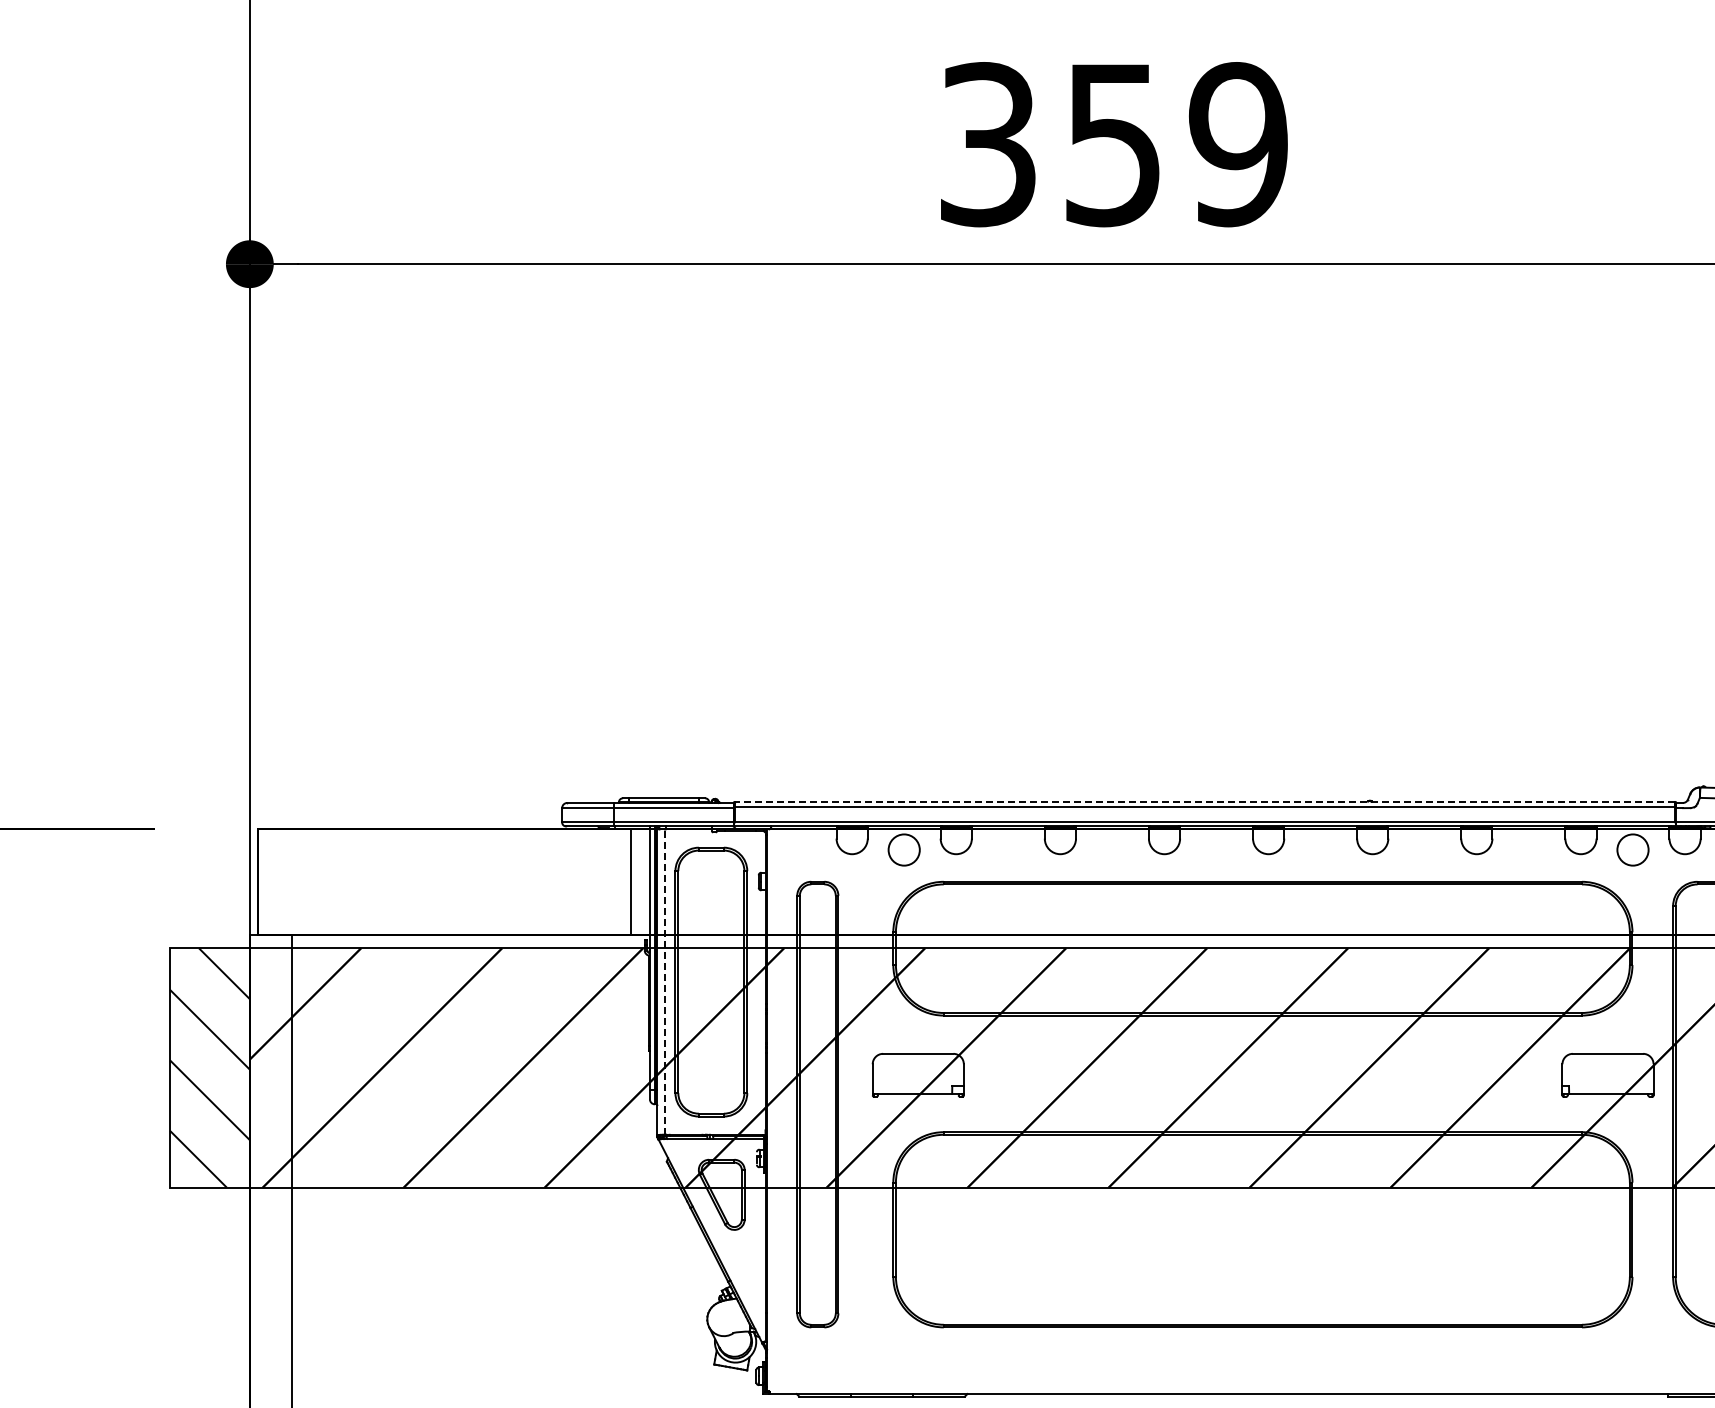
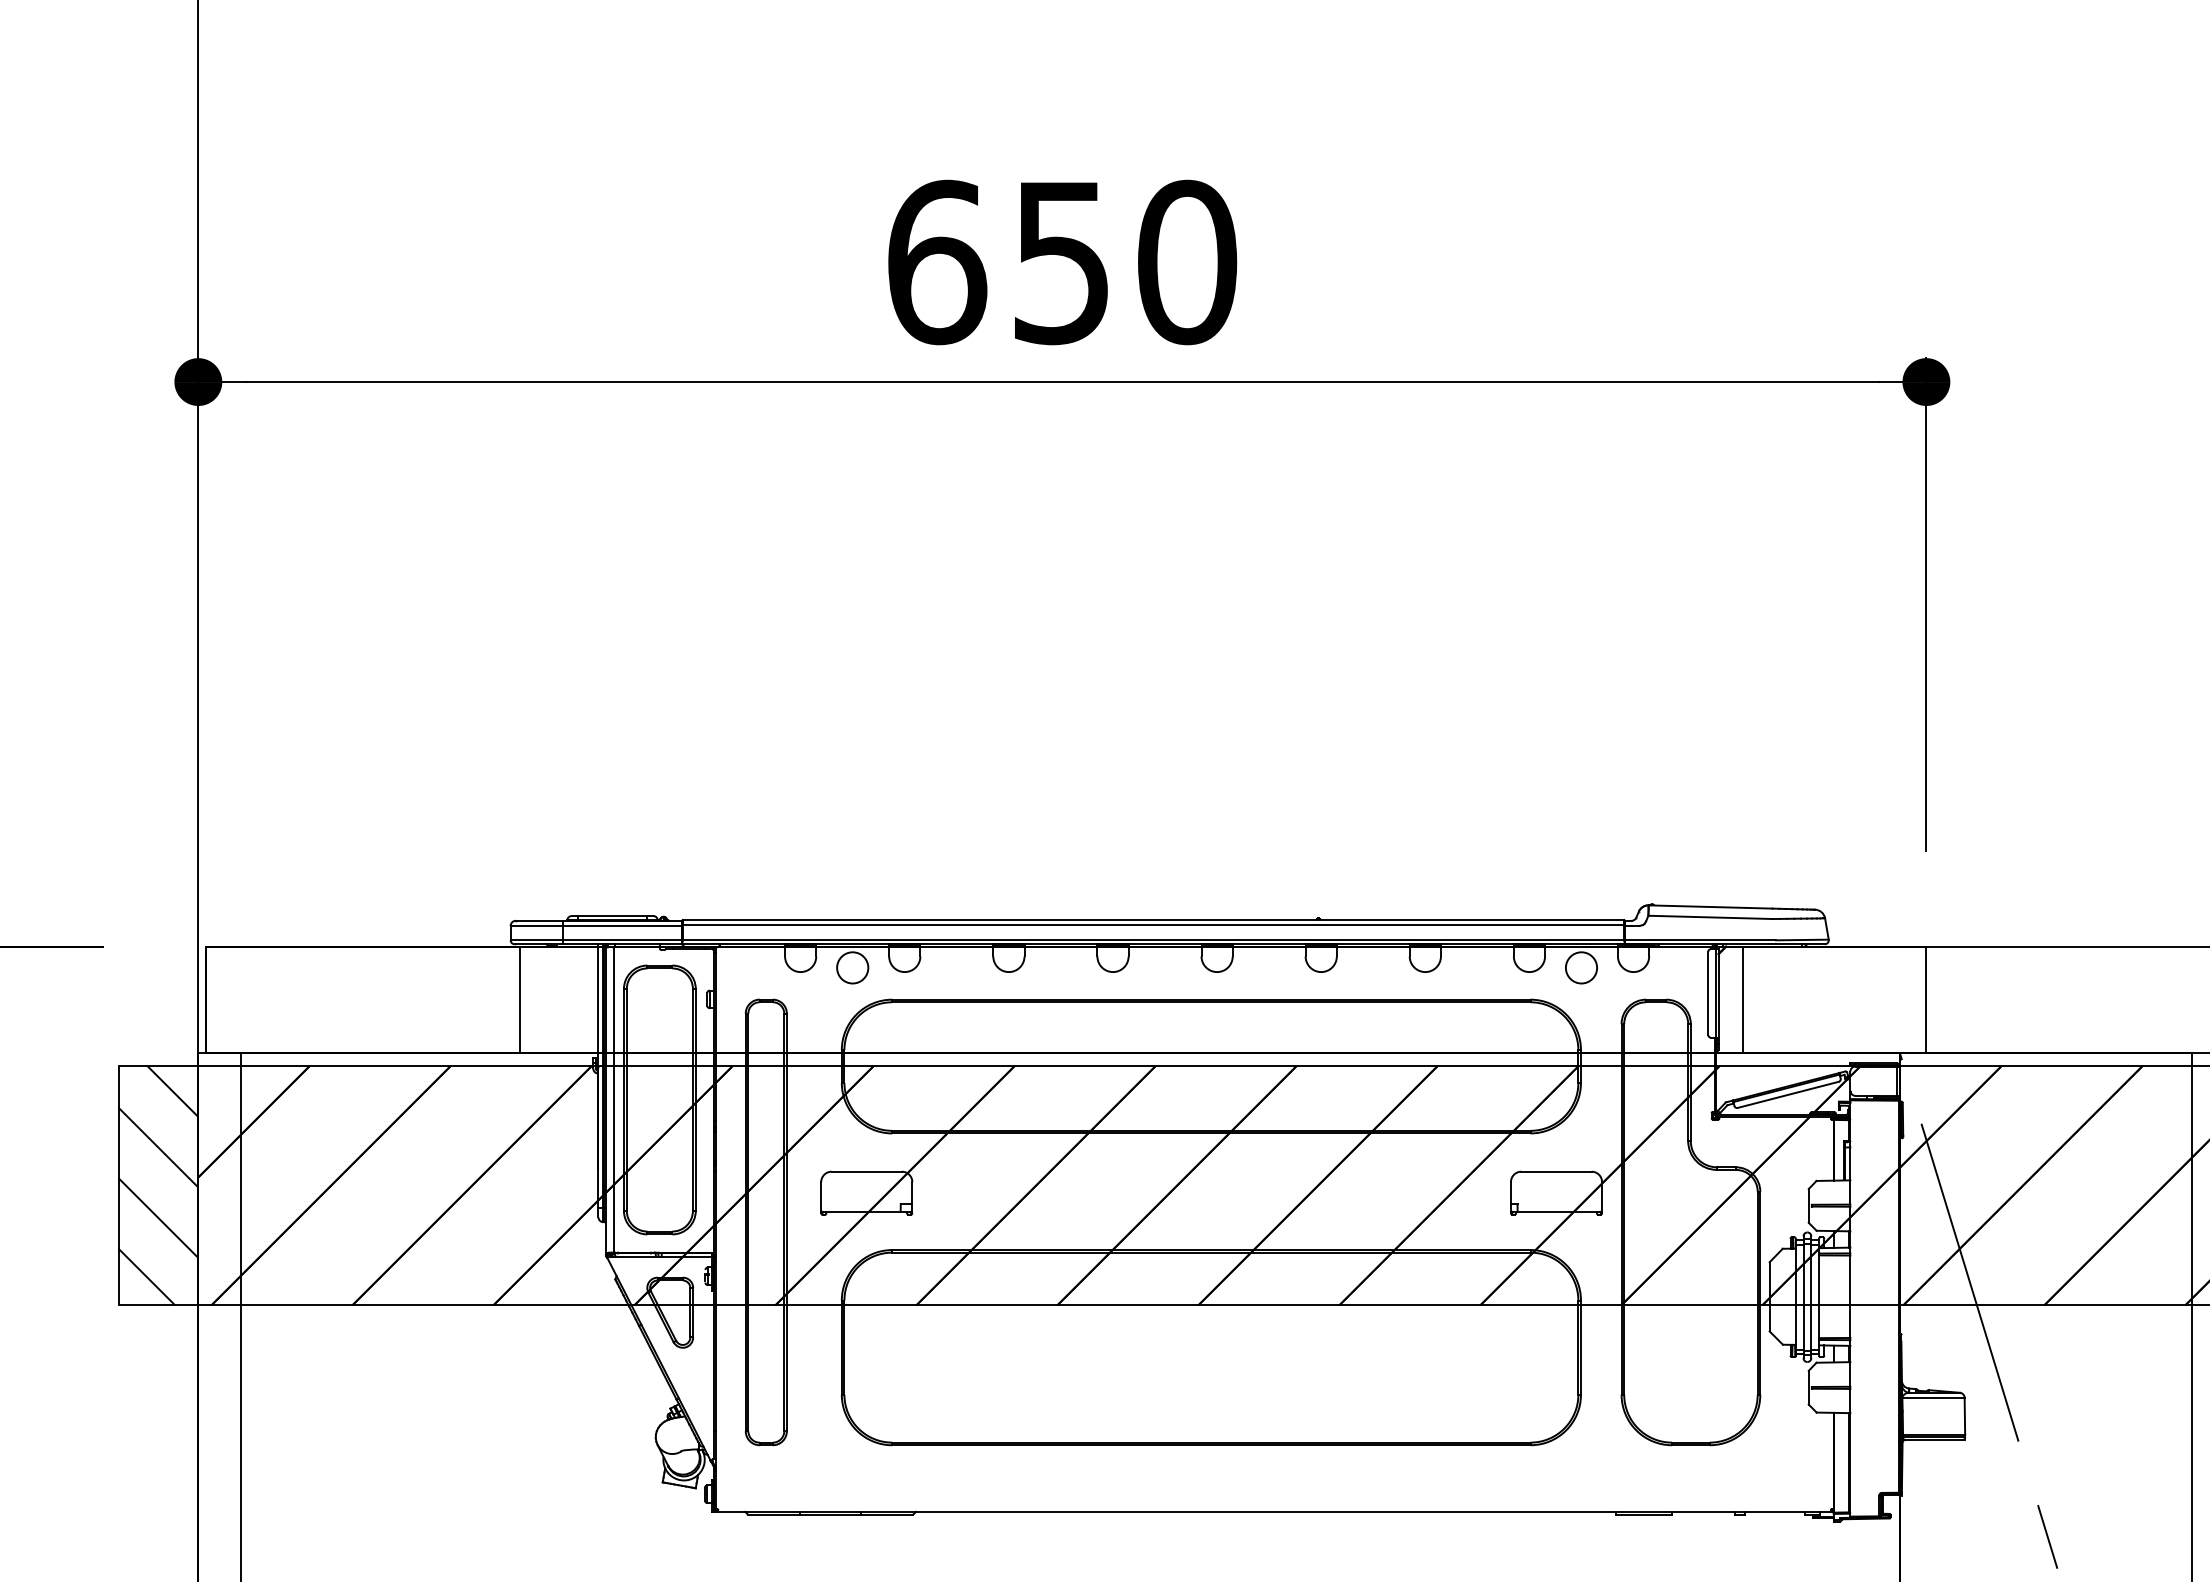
text: (1114, 144) -> (1062, 262), 359 -> 650
line: (1205, 801) -> (1153, 919), dashed -> solid
line: (631, 881) -> (520, 999), moved
line: (665, 981) -> (613, 1099), dashed -> solid

